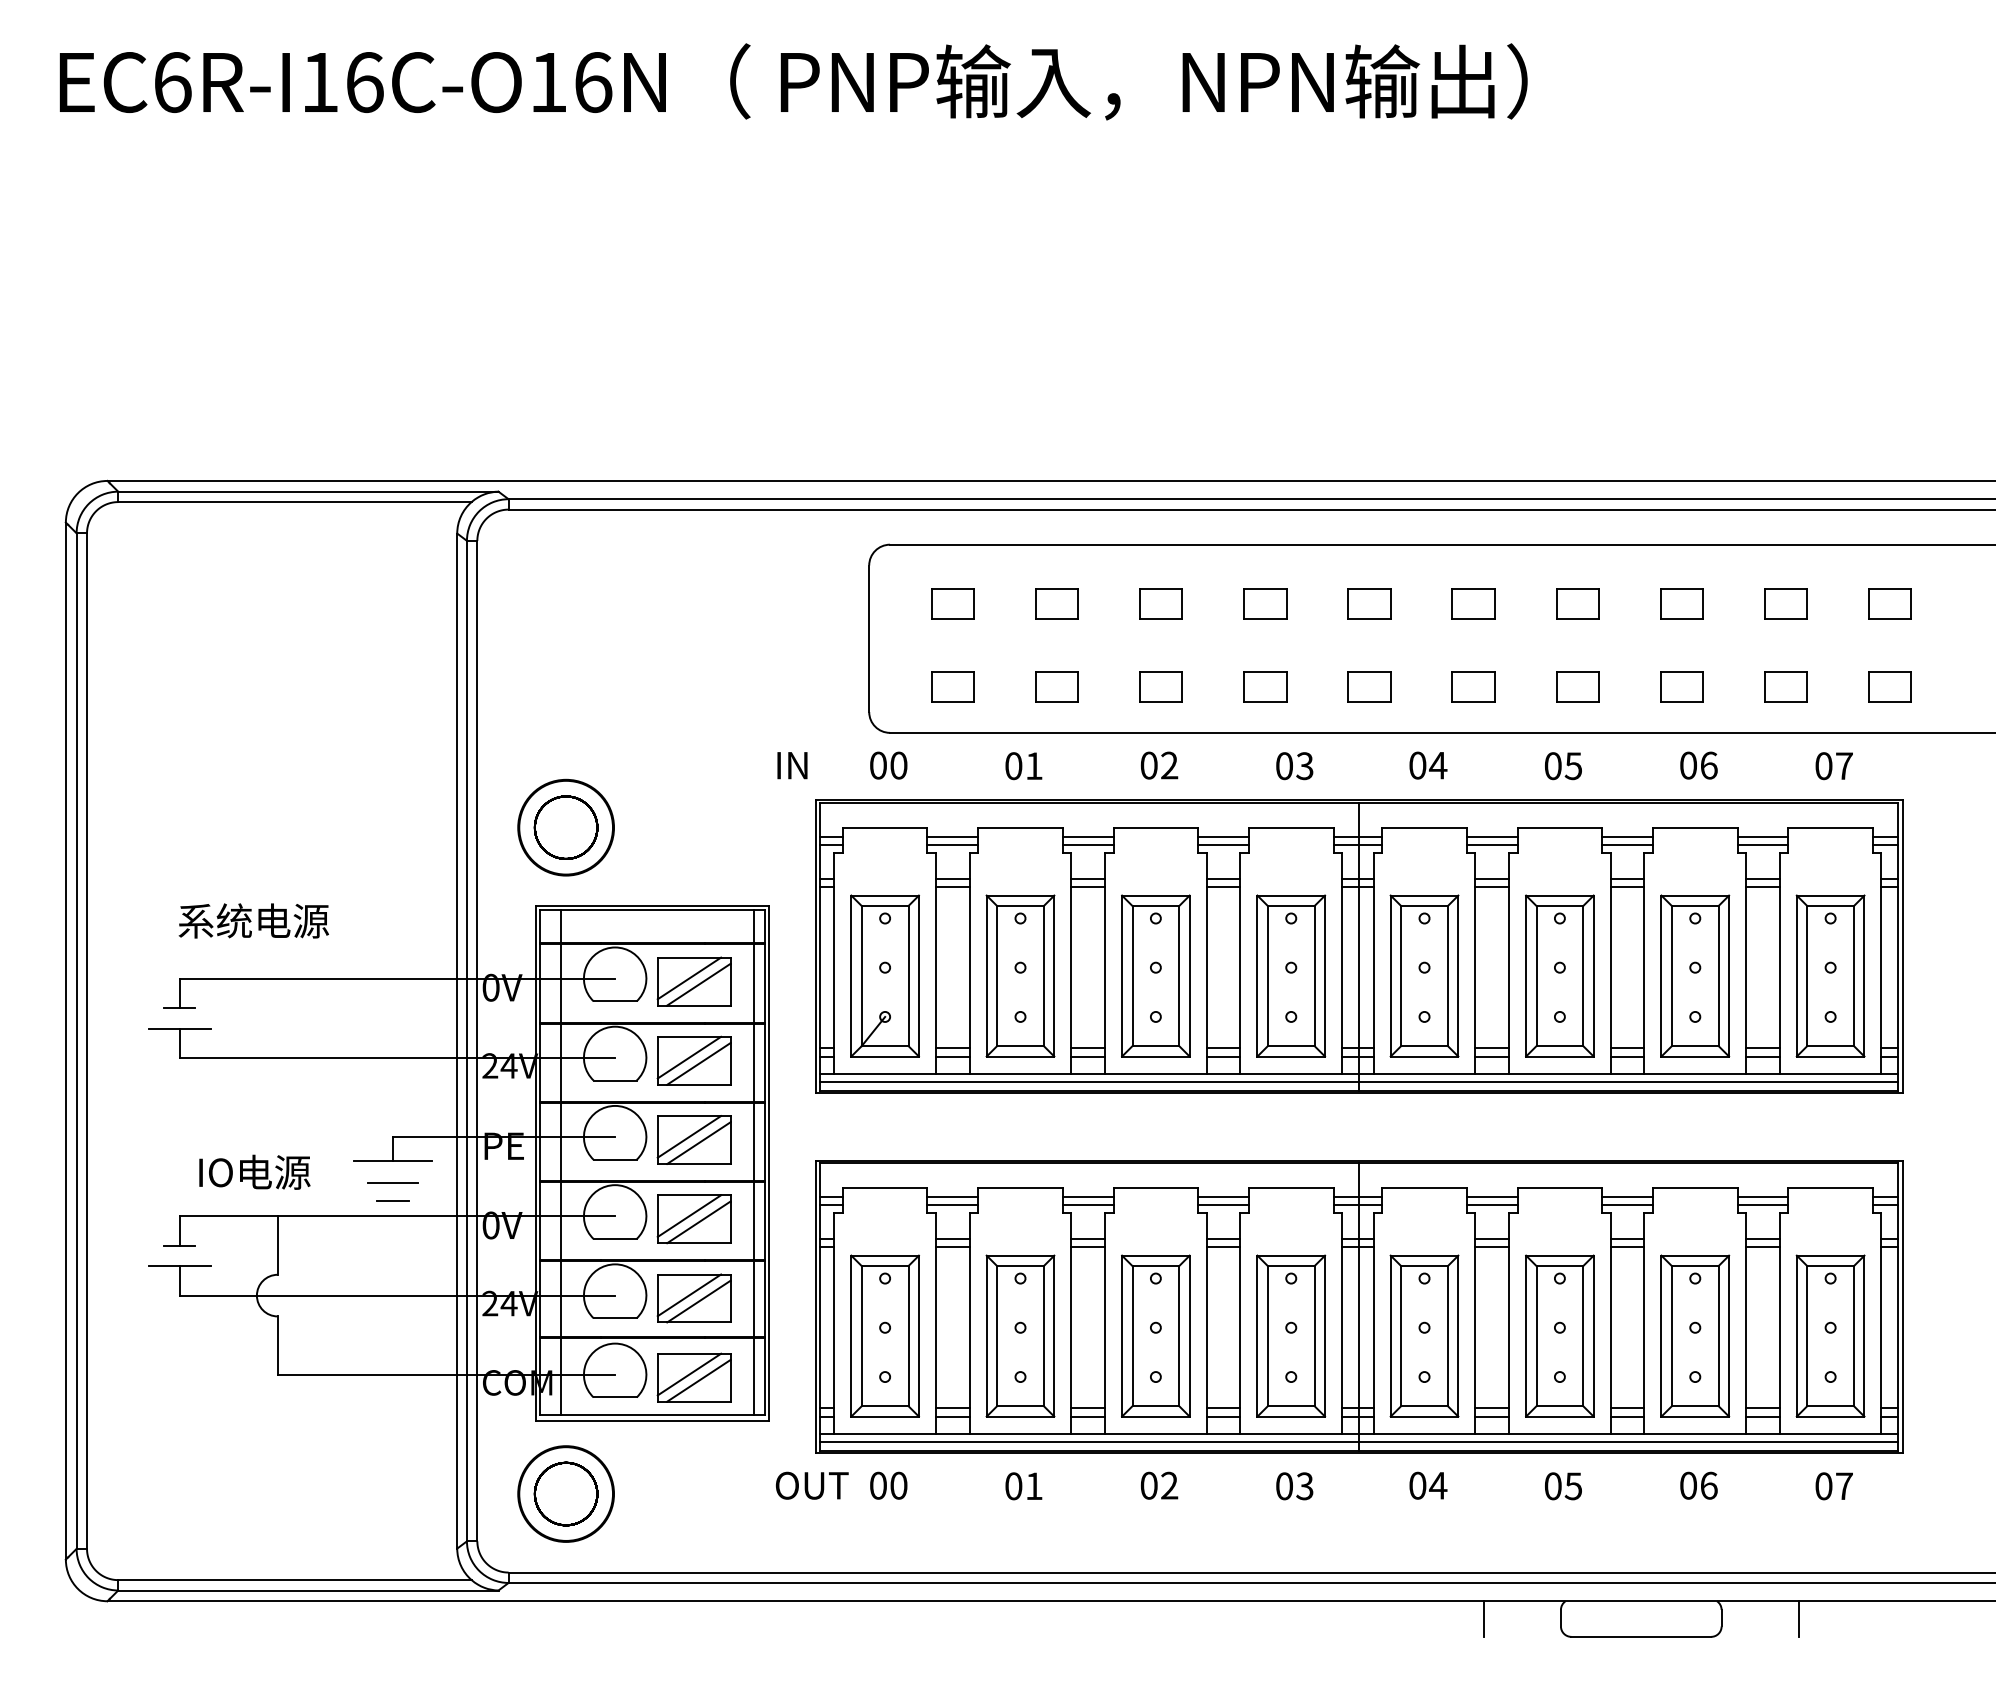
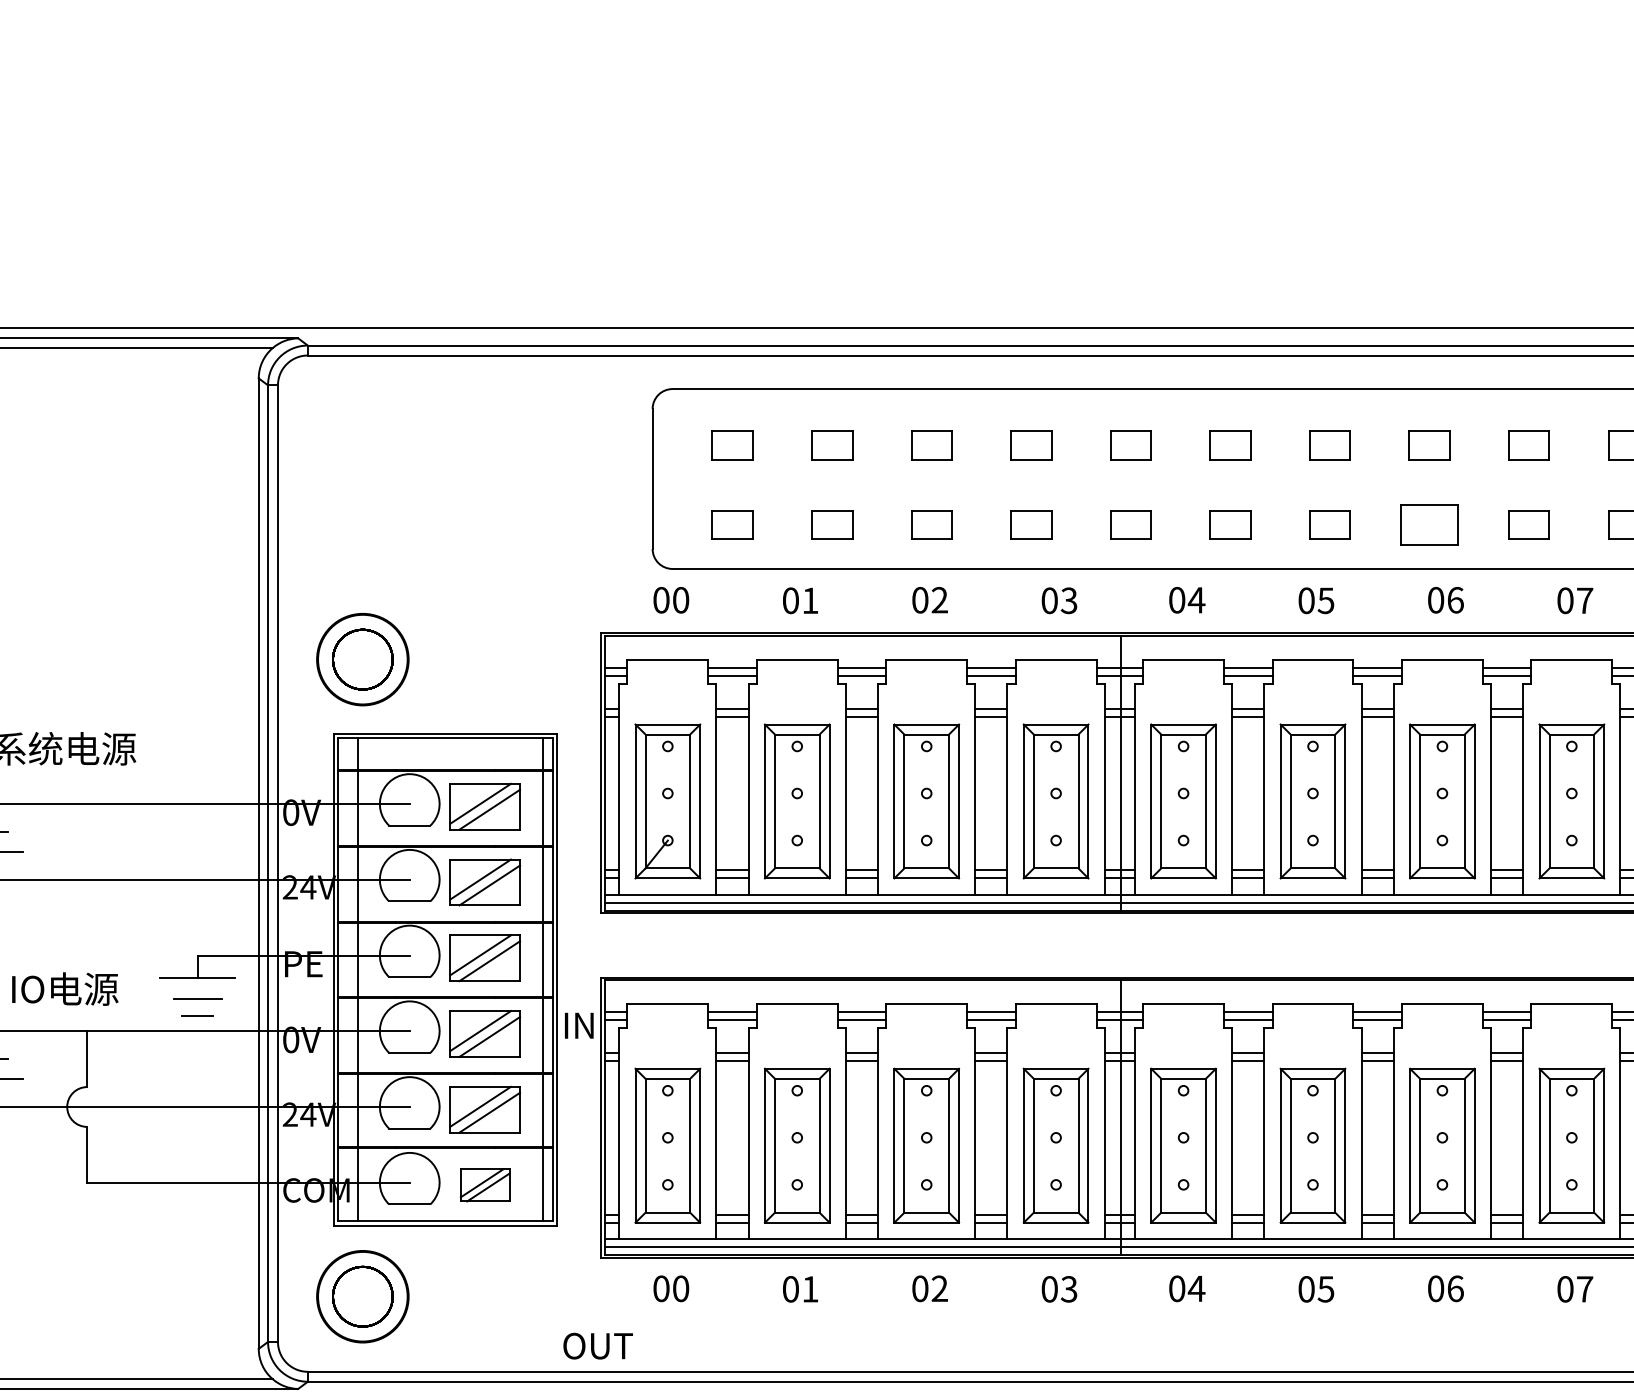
part: (1681, 686) -> (1429, 524), size x1.4
text: (792, 765) -> (579, 1025), moved
part: (693, 1377) -> (484, 1185), size x0.7
text: (812, 1485) -> (598, 1345), moved

